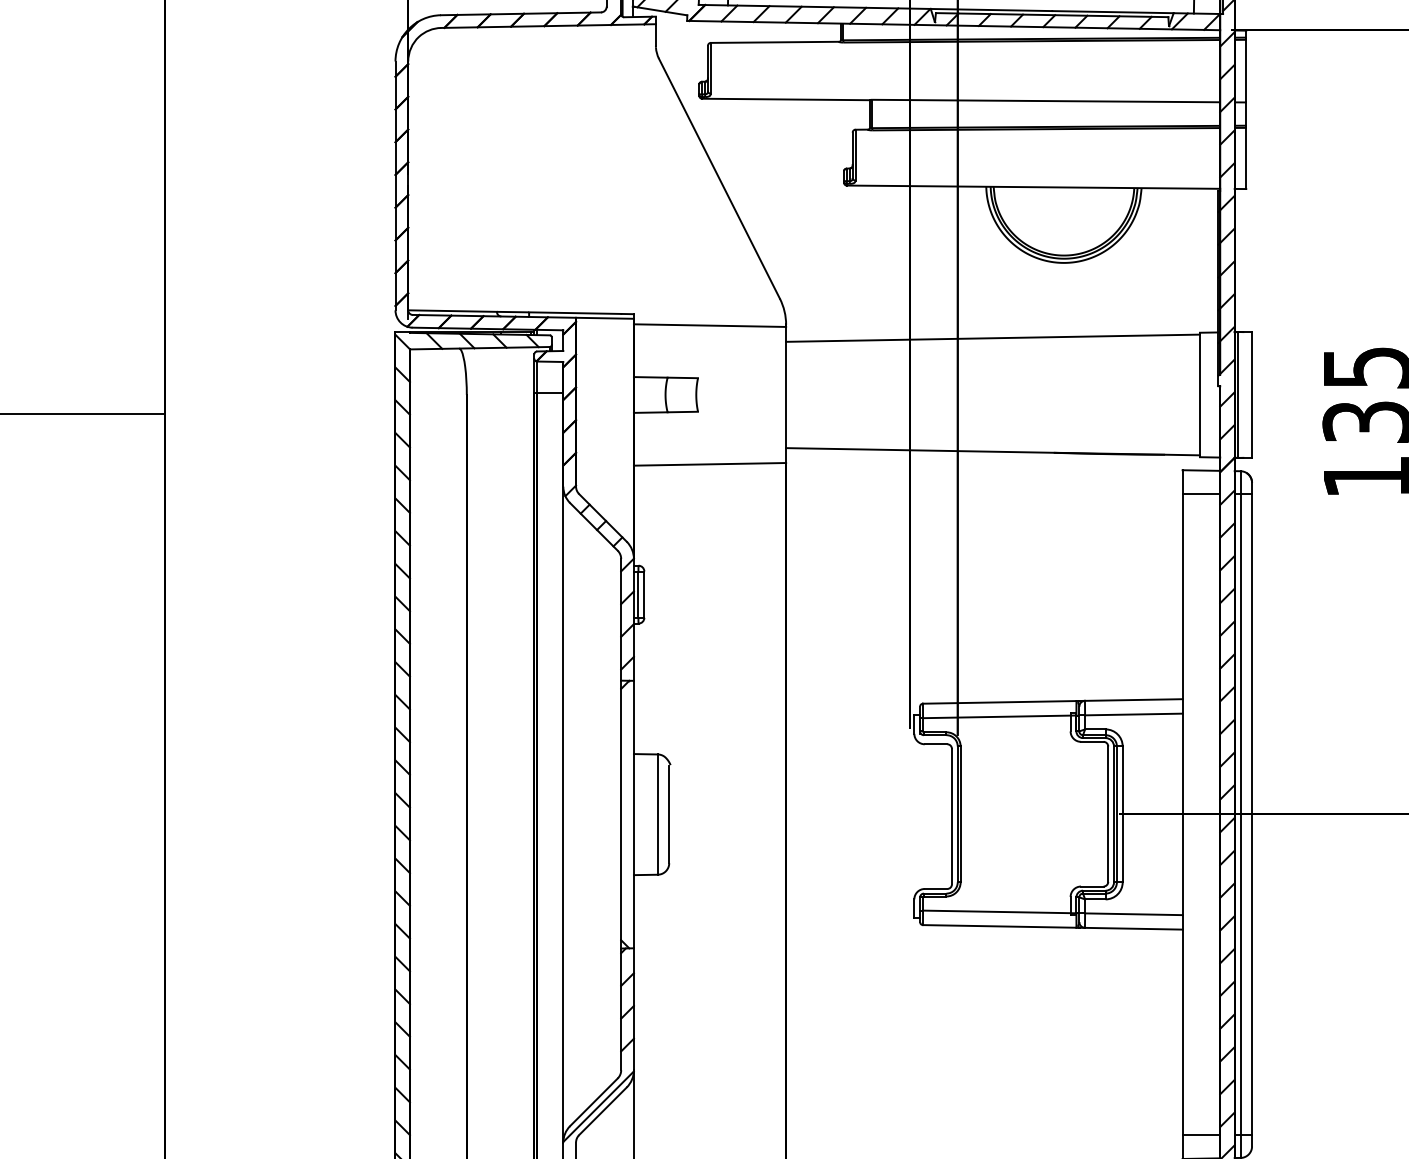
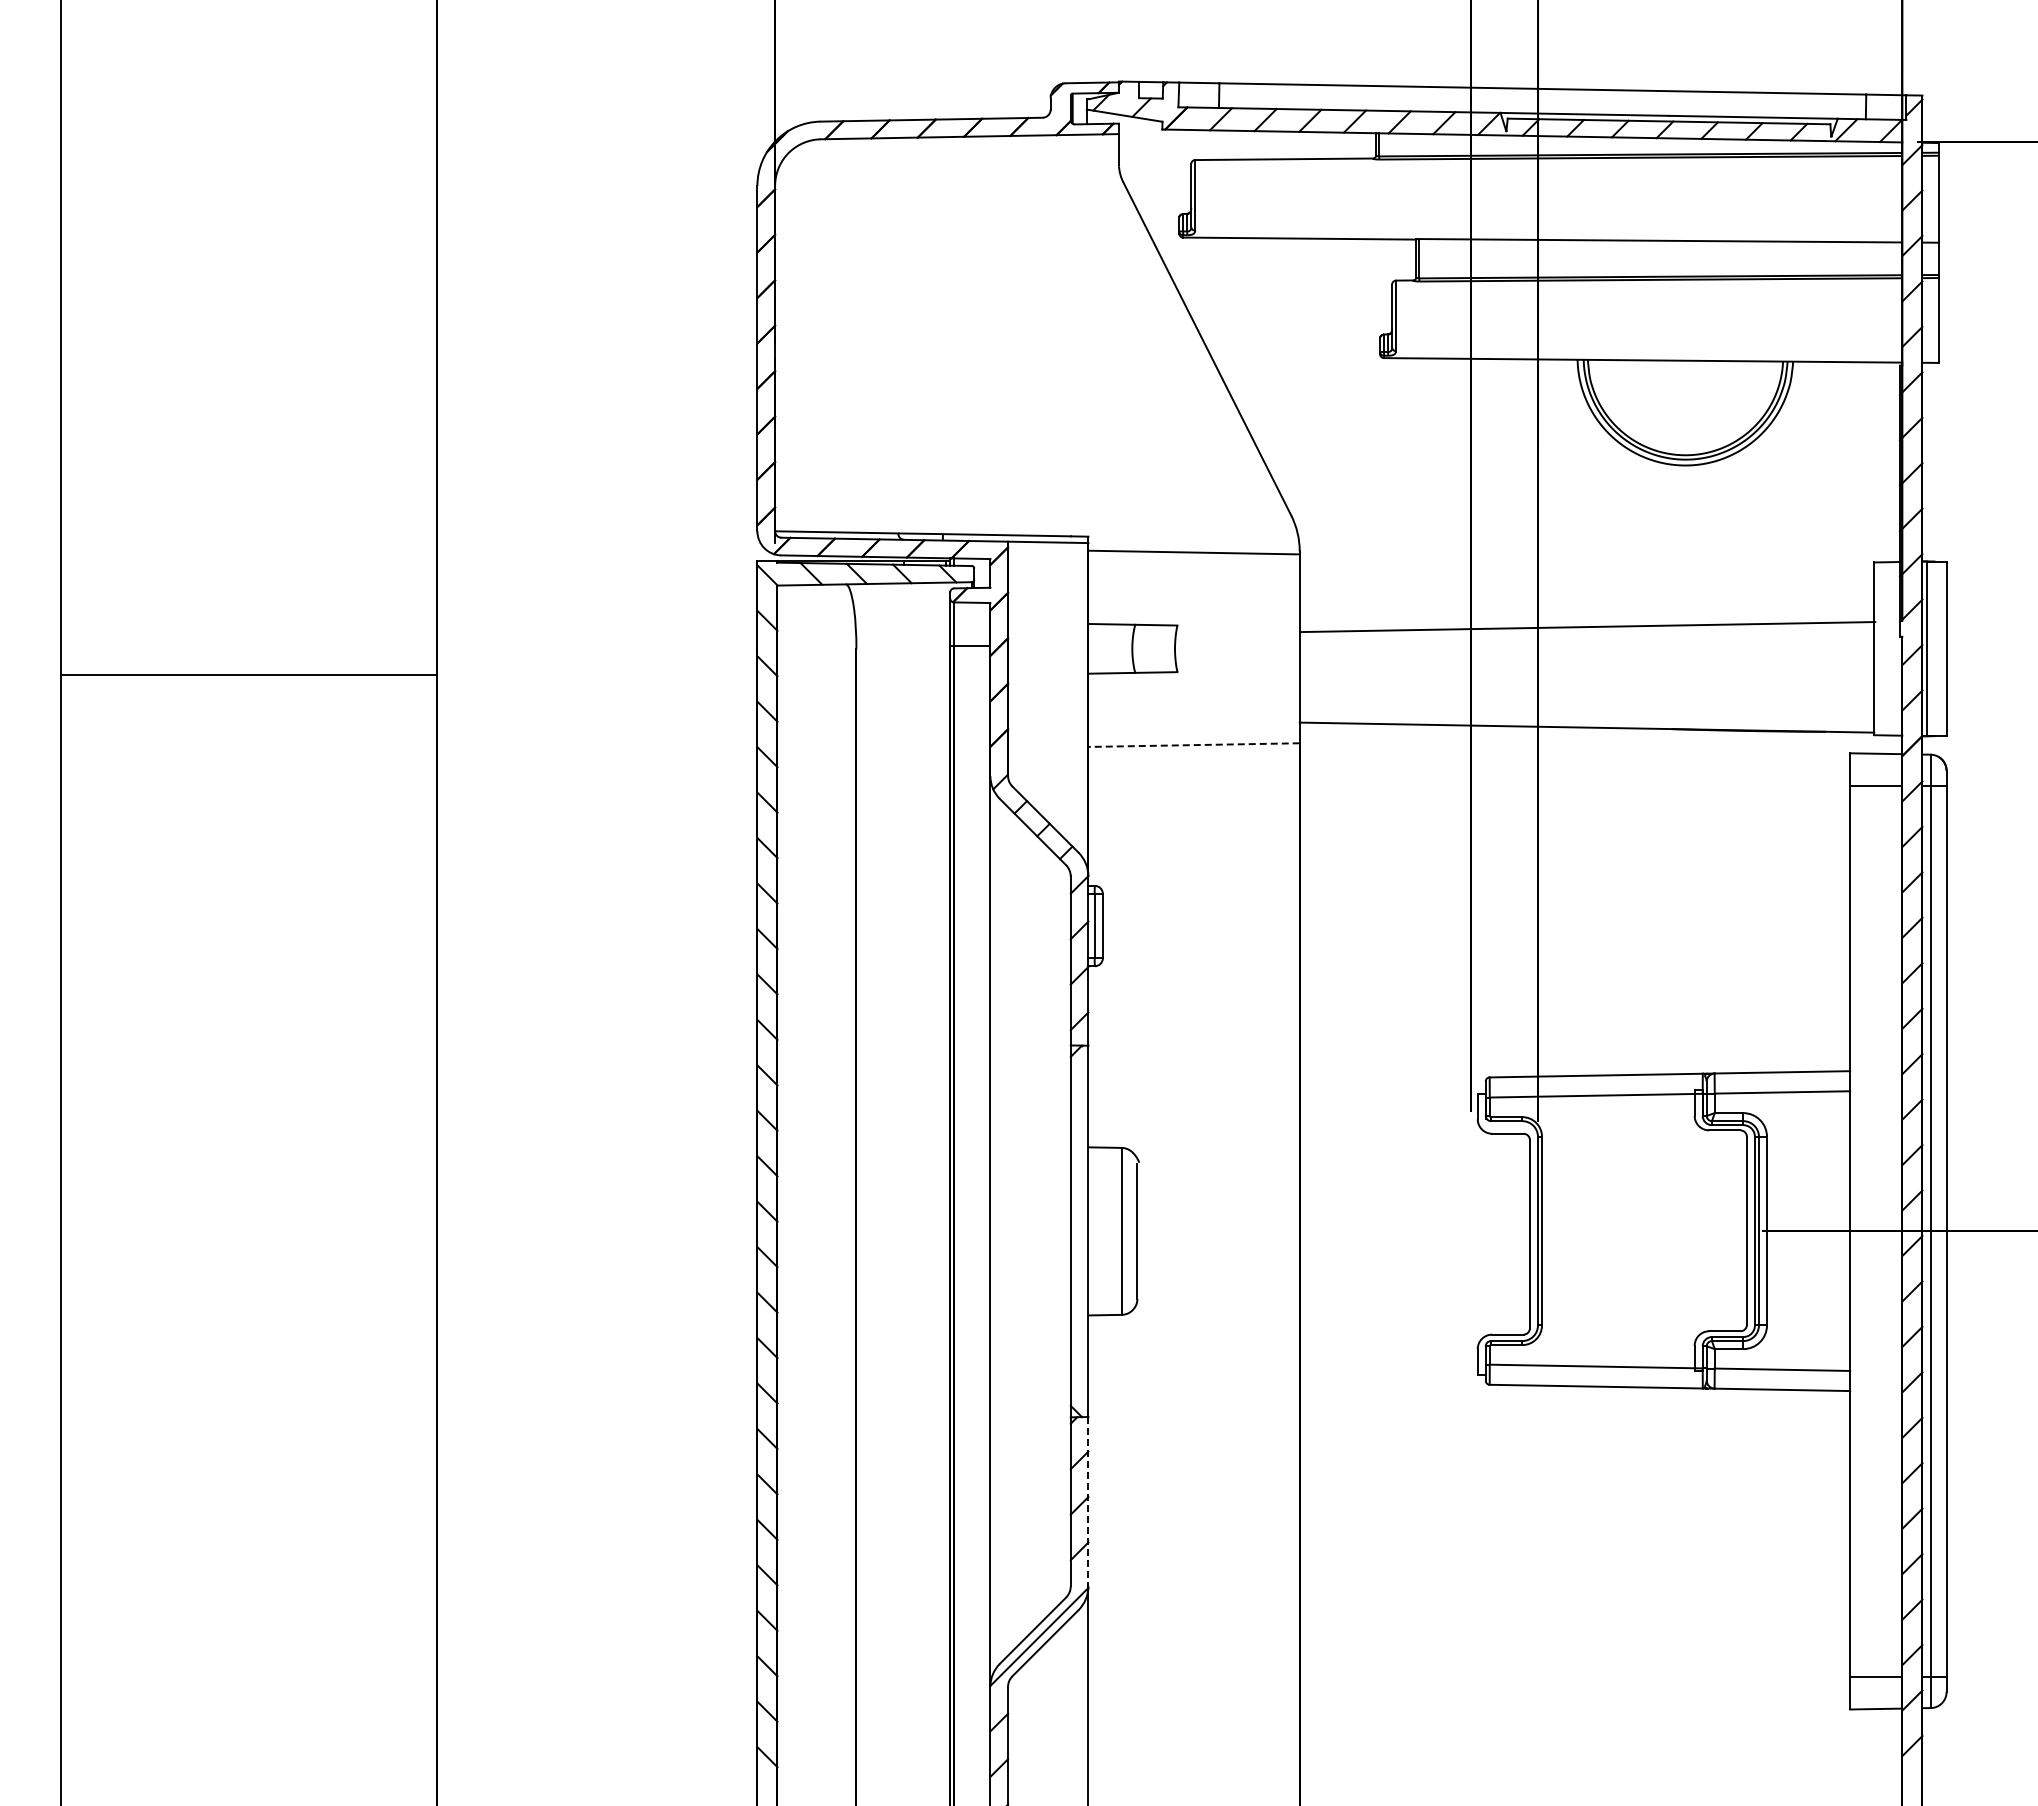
line: (992, 338) -> (1587, 627), moved
line: (710, 464) -> (1194, 745), solid -> dashed
line: (633, 1009) -> (1088, 1501), solid -> dashed

